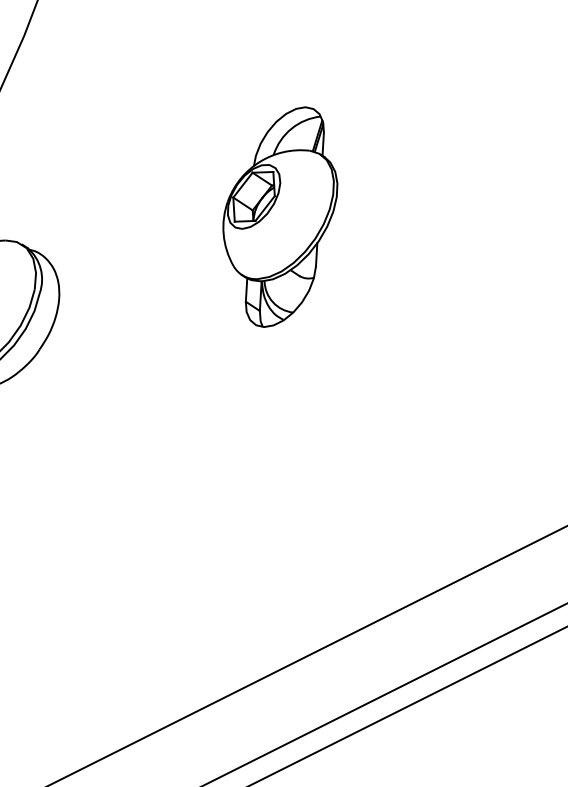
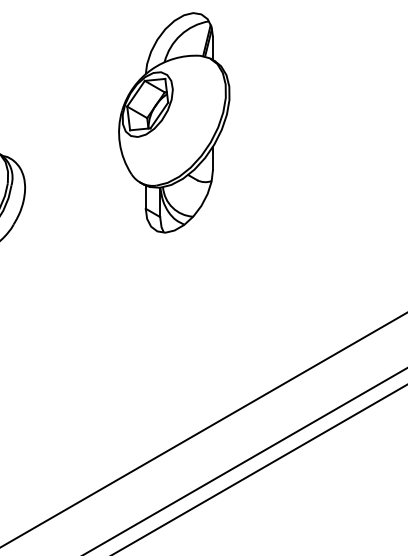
part: (280, 216) -> (174, 122), size x1.43

